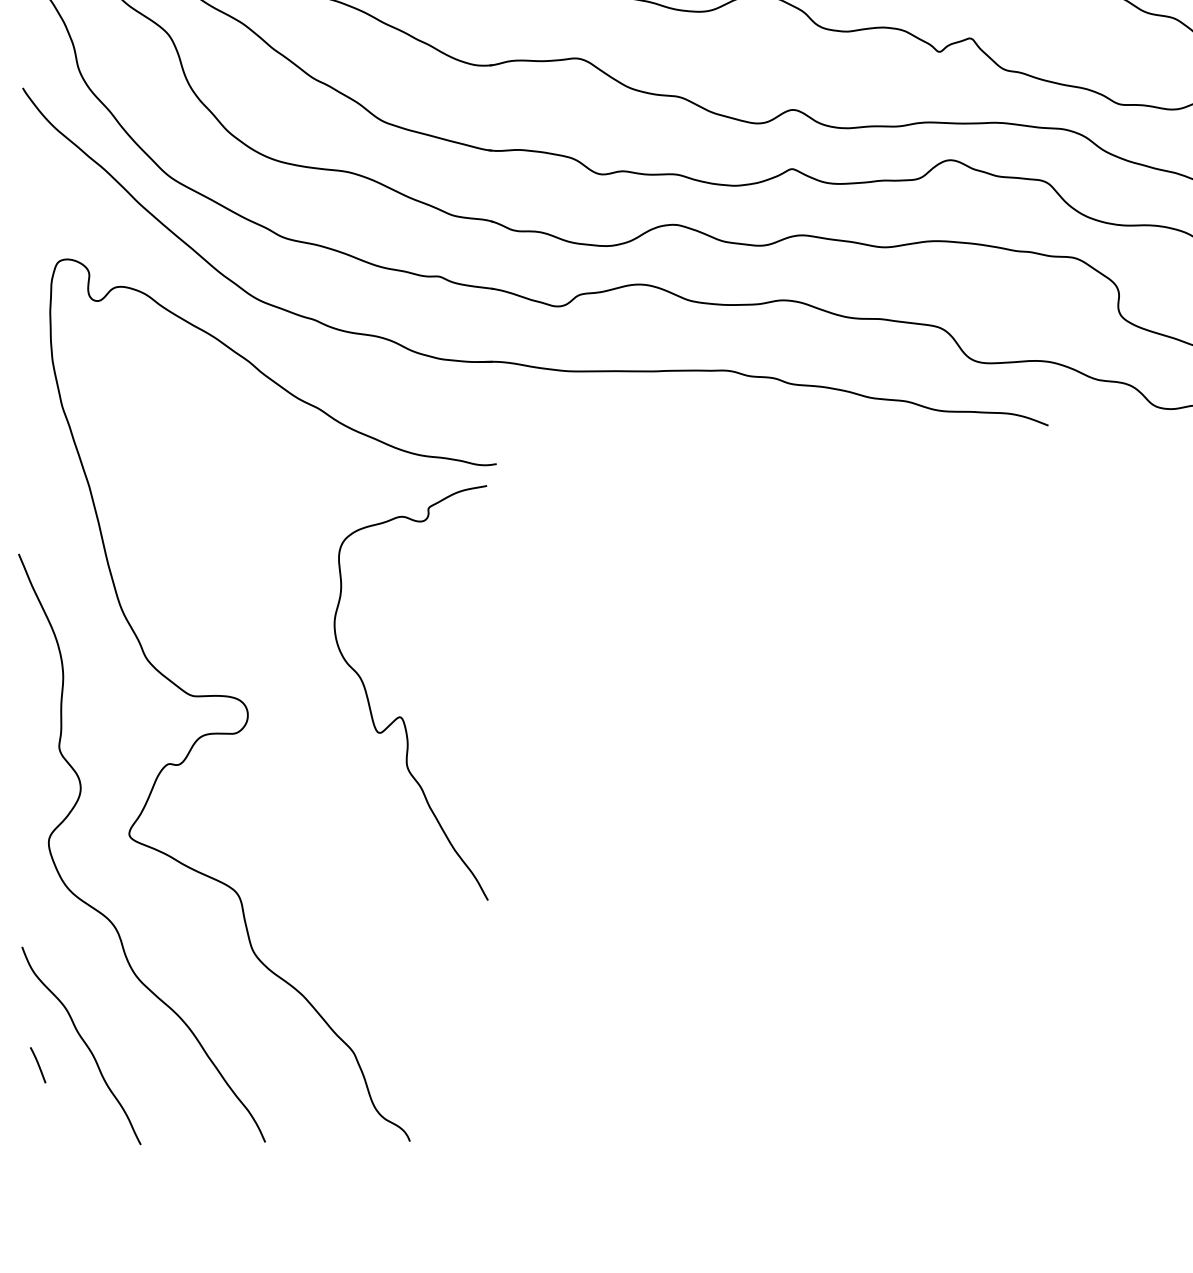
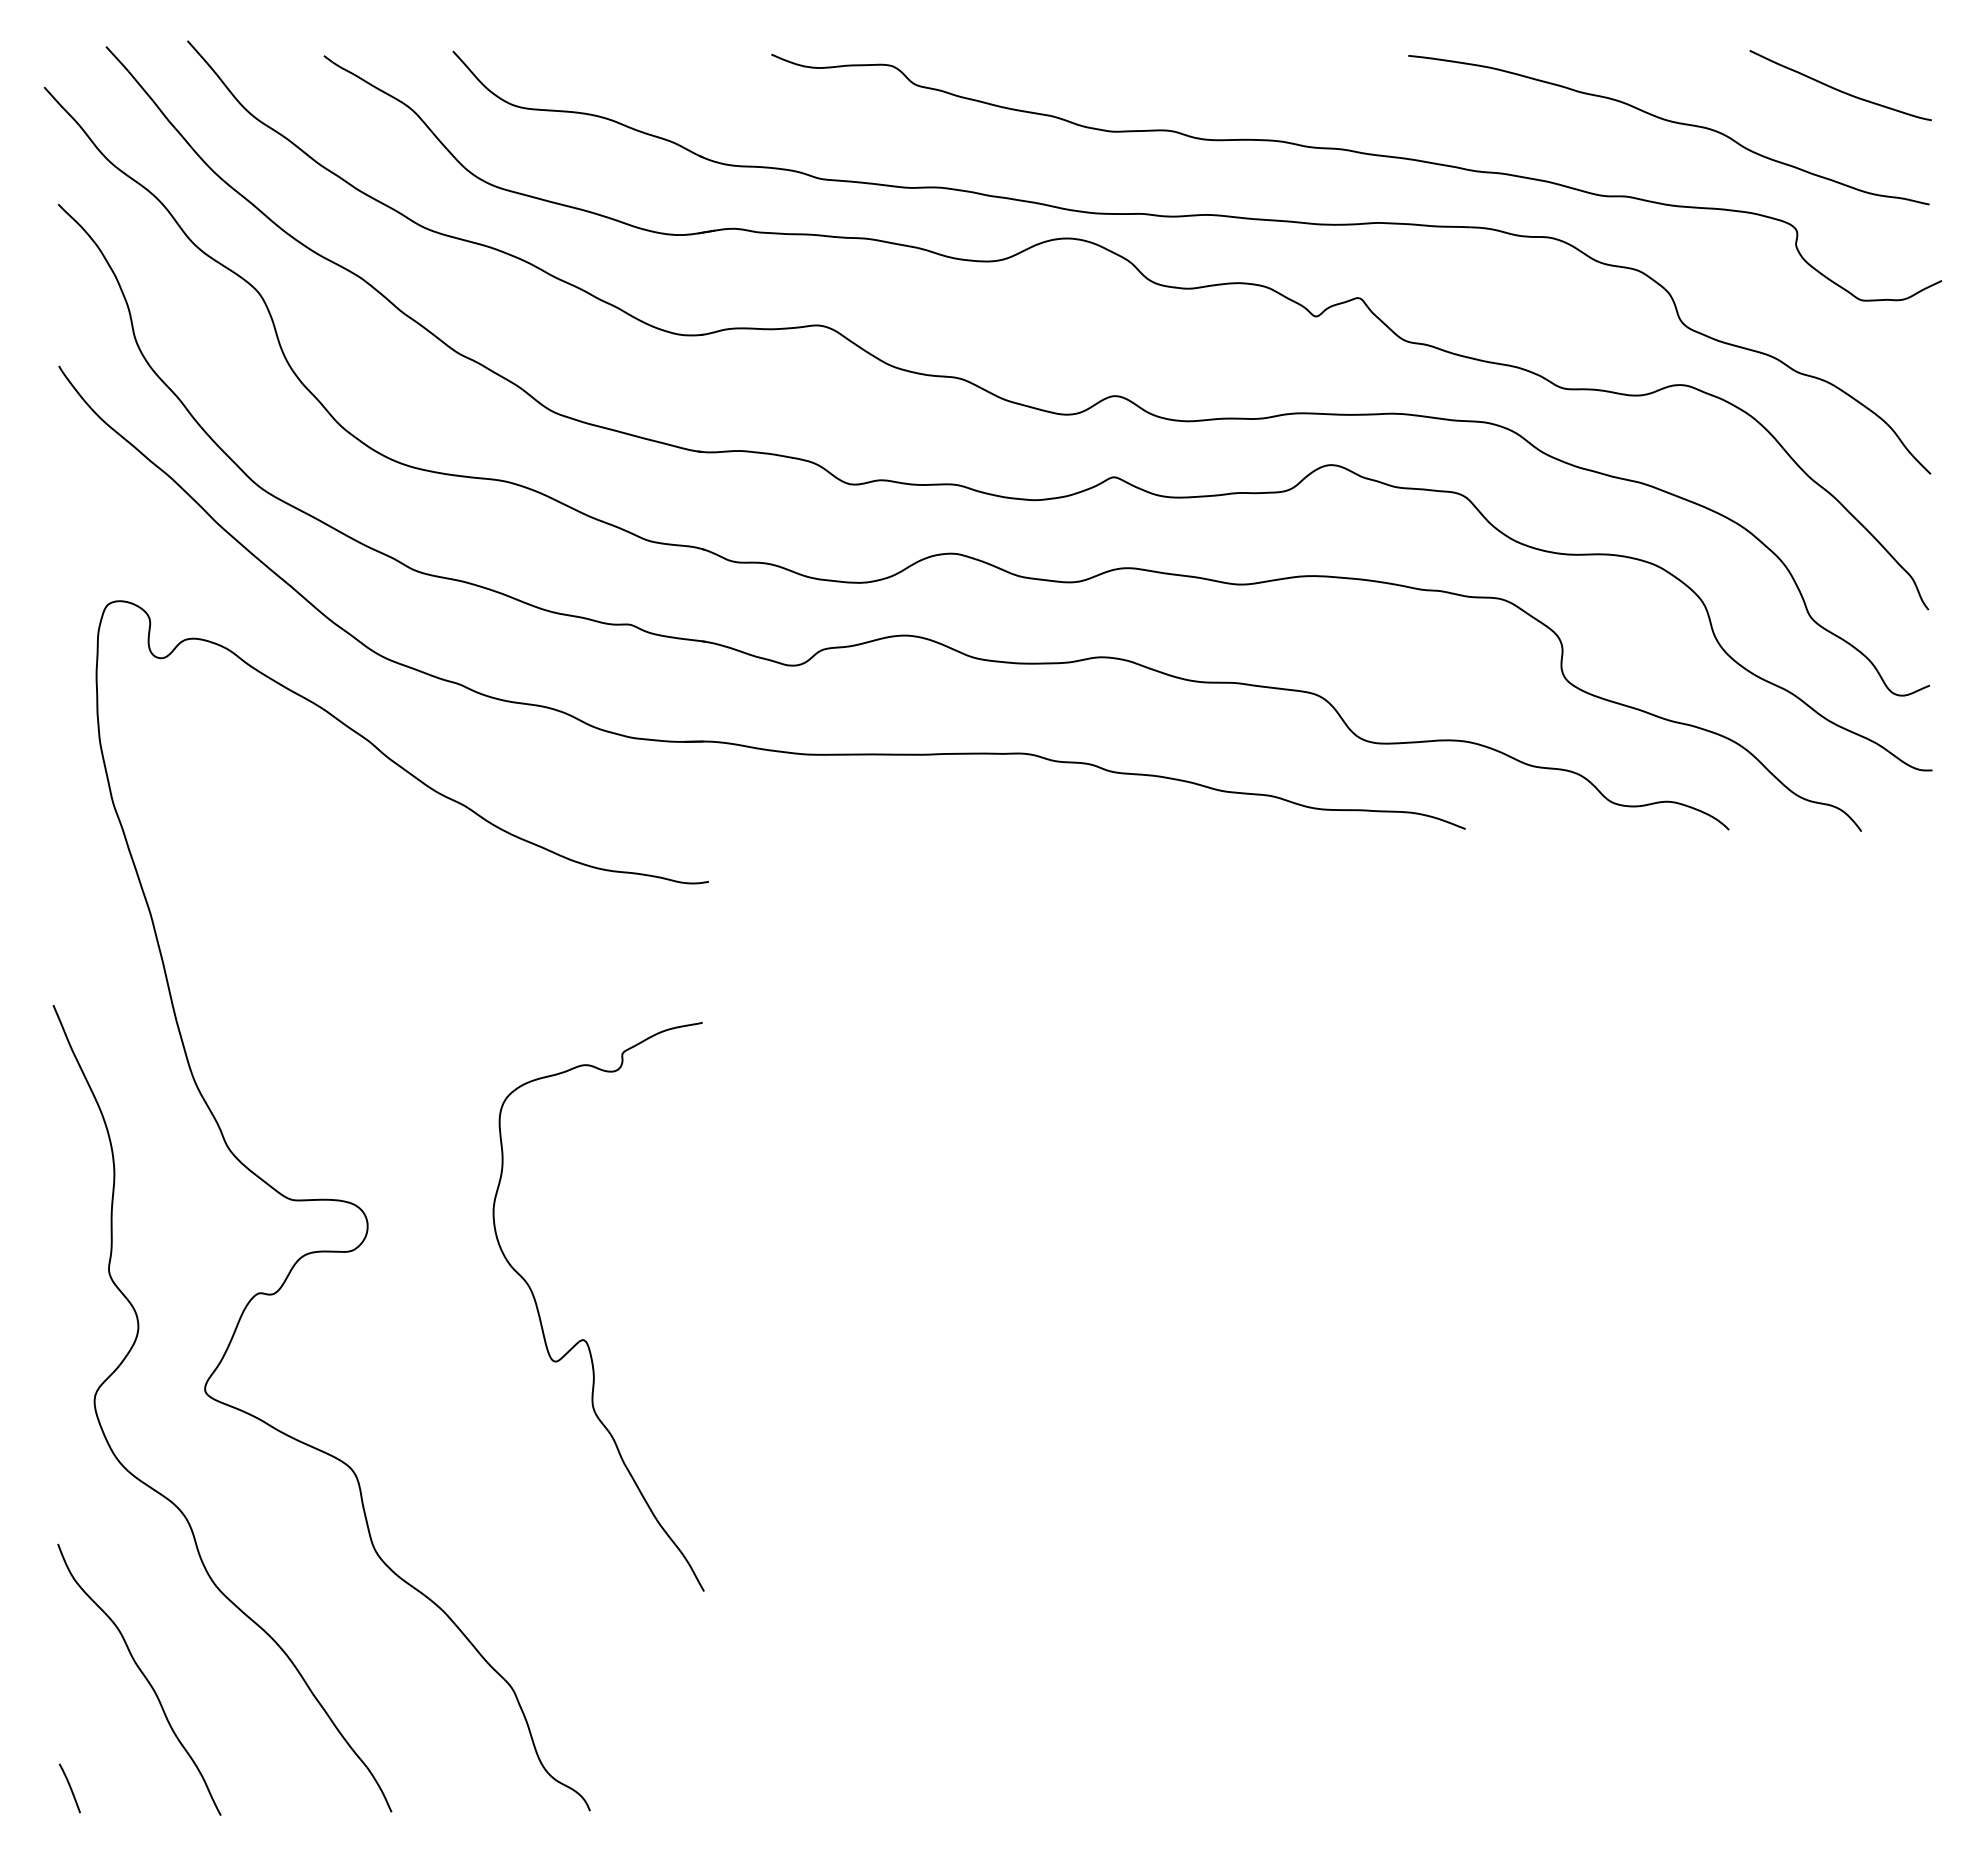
curve: (400, 716) -> (584, 1339), moved
curve: (37, 1064) -> (69, 1787), moved

